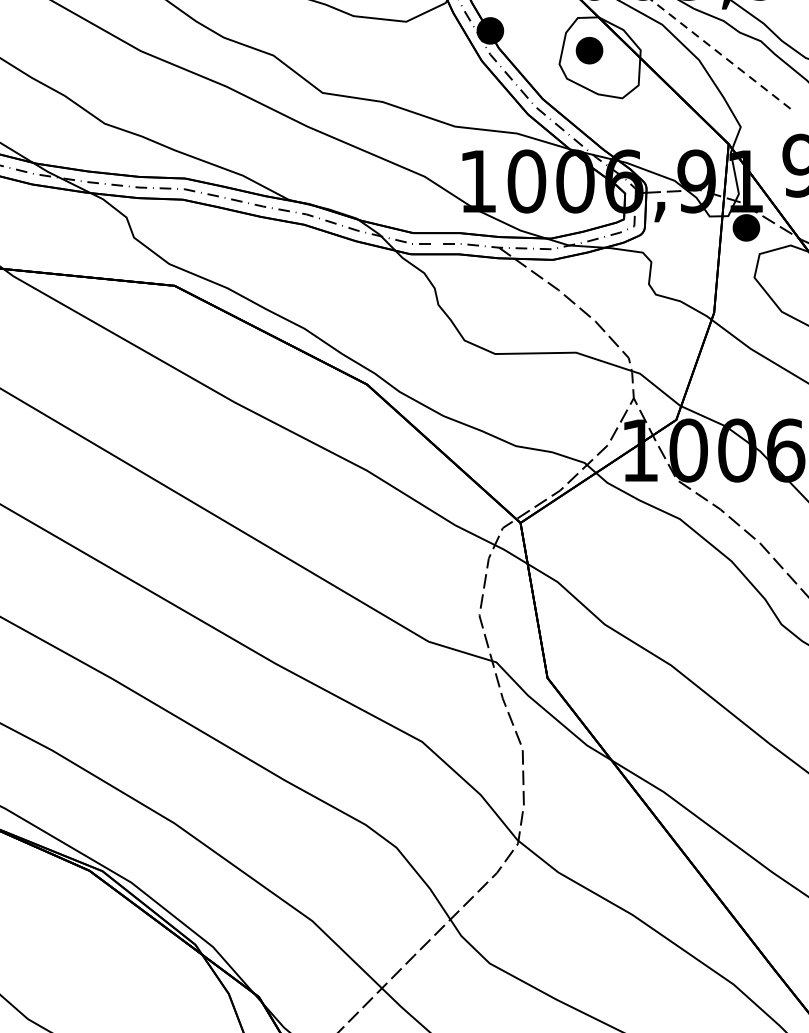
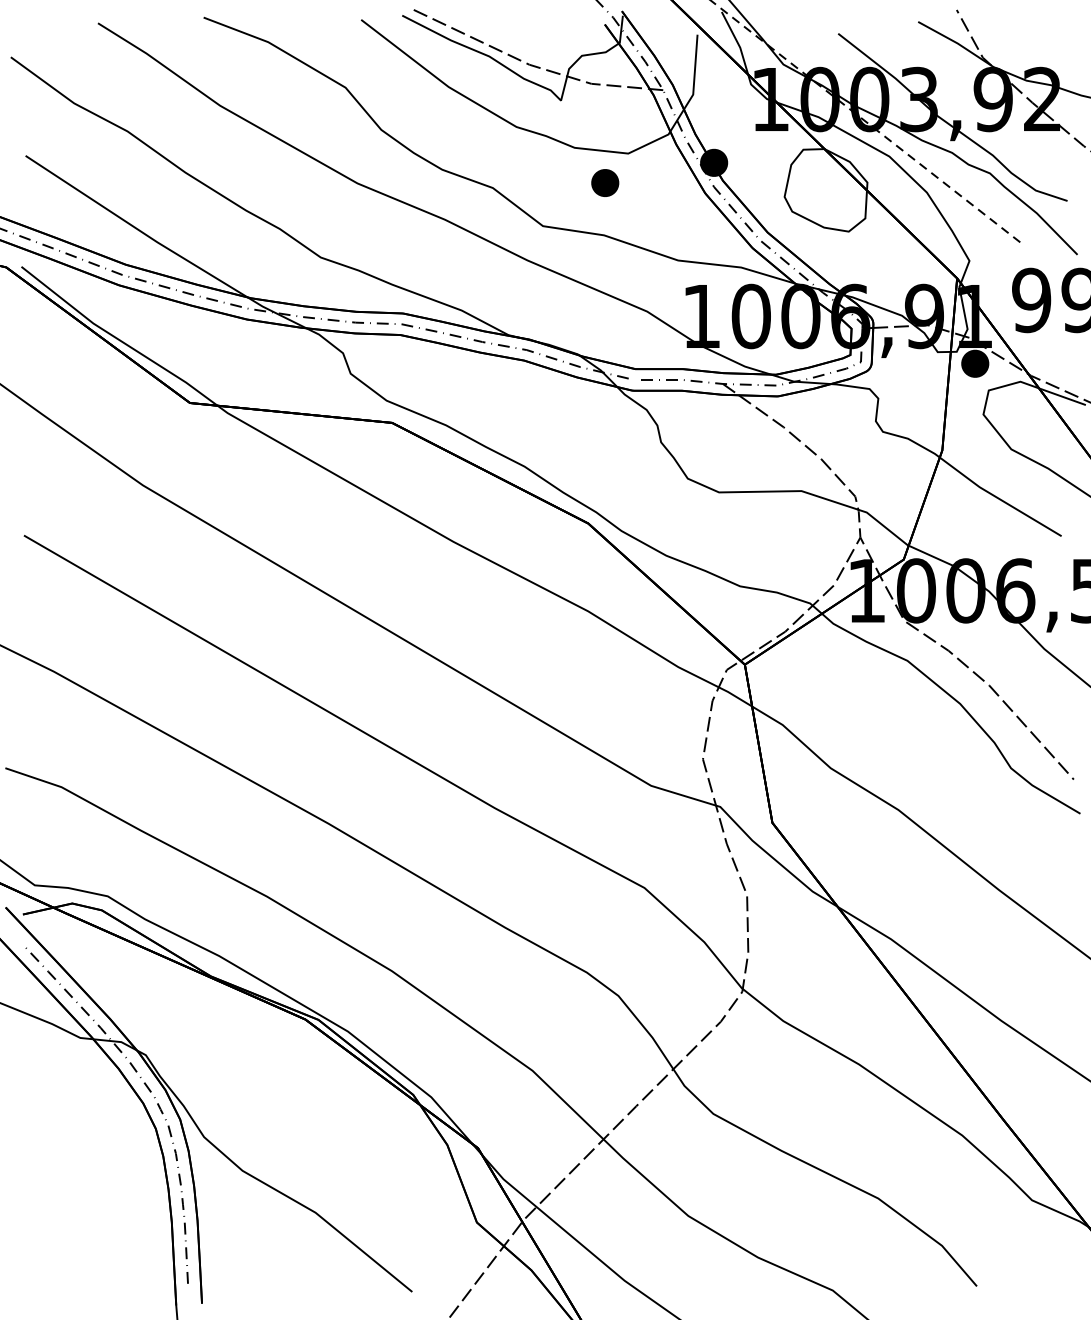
part: (589, 50) -> (605, 182), moved

